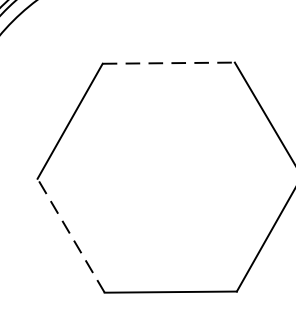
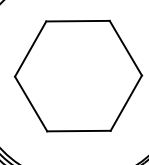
line: (169, 63) -> (78, 21), dashed -> solid
line: (71, 236) -> (31, 104), dashed -> solid

